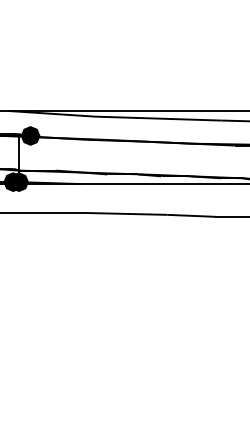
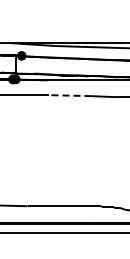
line: (124, 213) -> (69, 95), solid -> dashed

